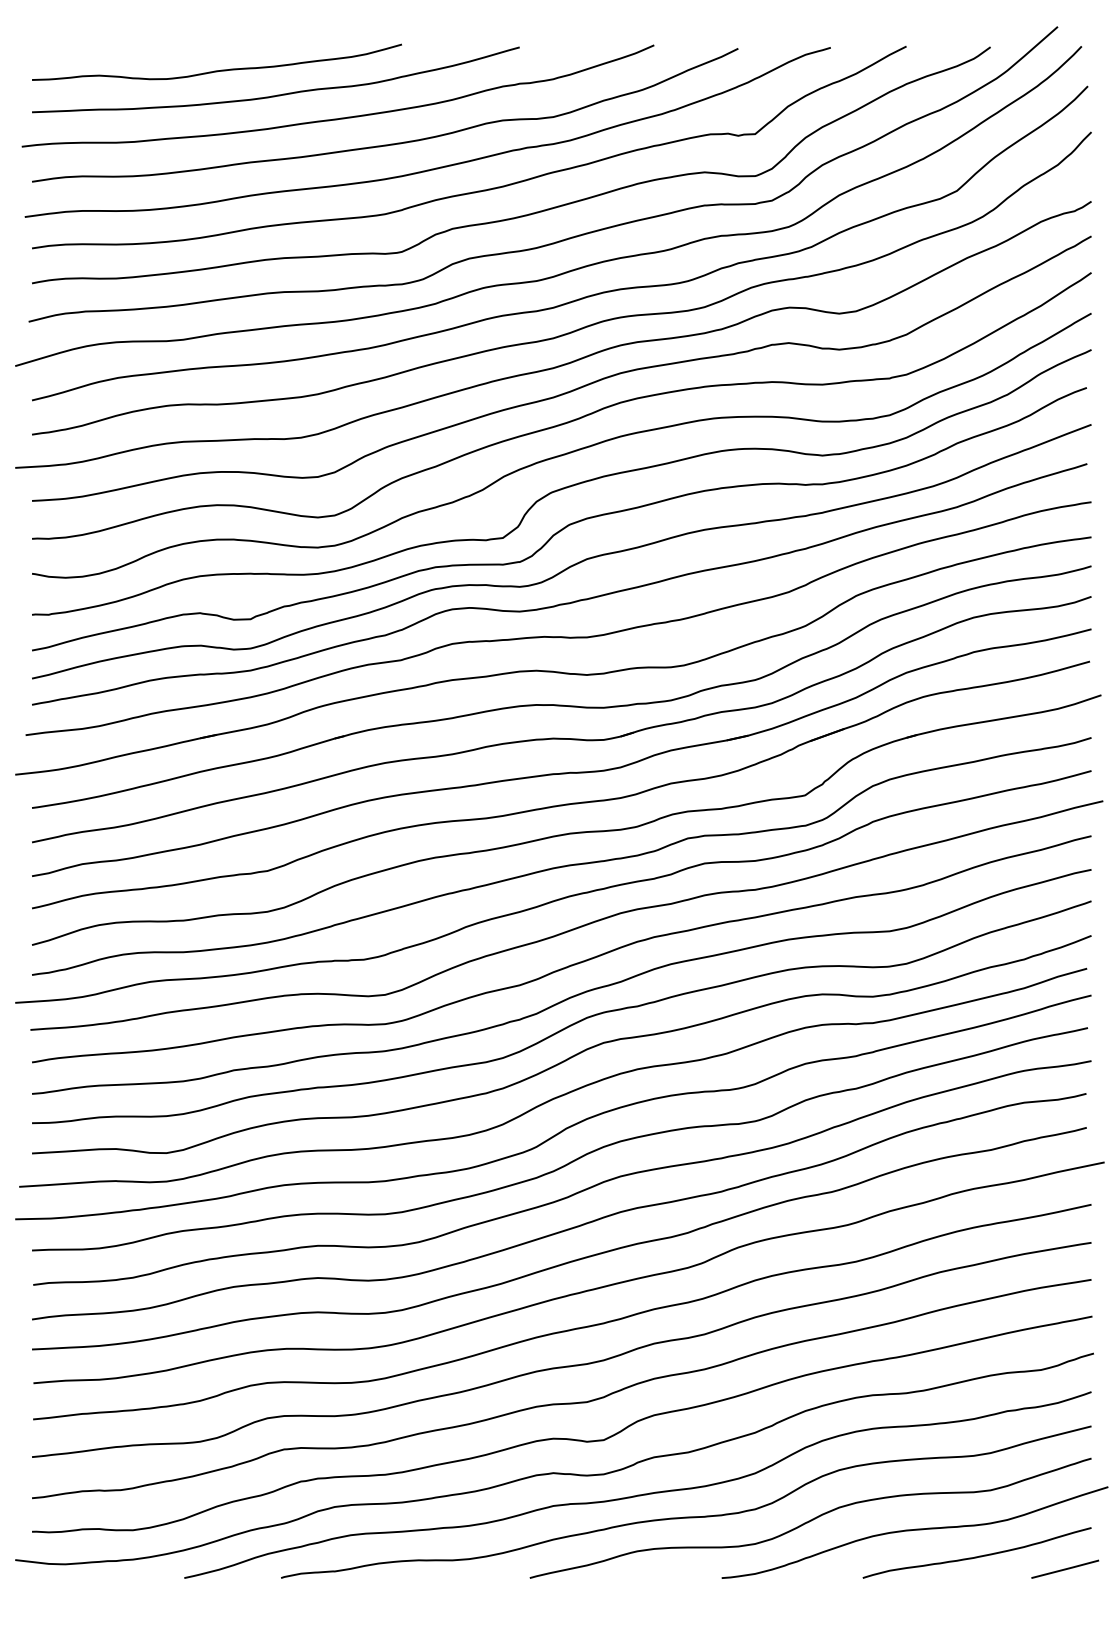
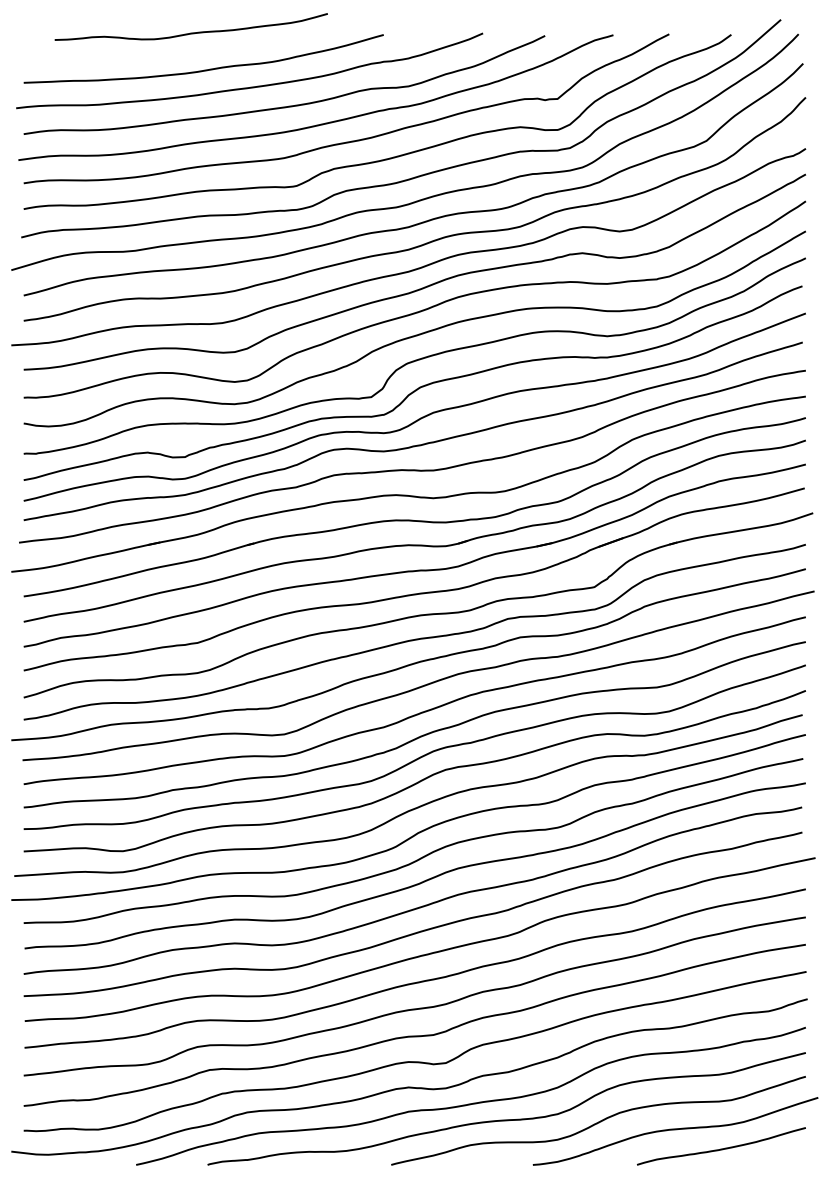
curve: (215, 69) -> (190, 32), moved
line: (1065, 1569) -> (786, 1158), removed

